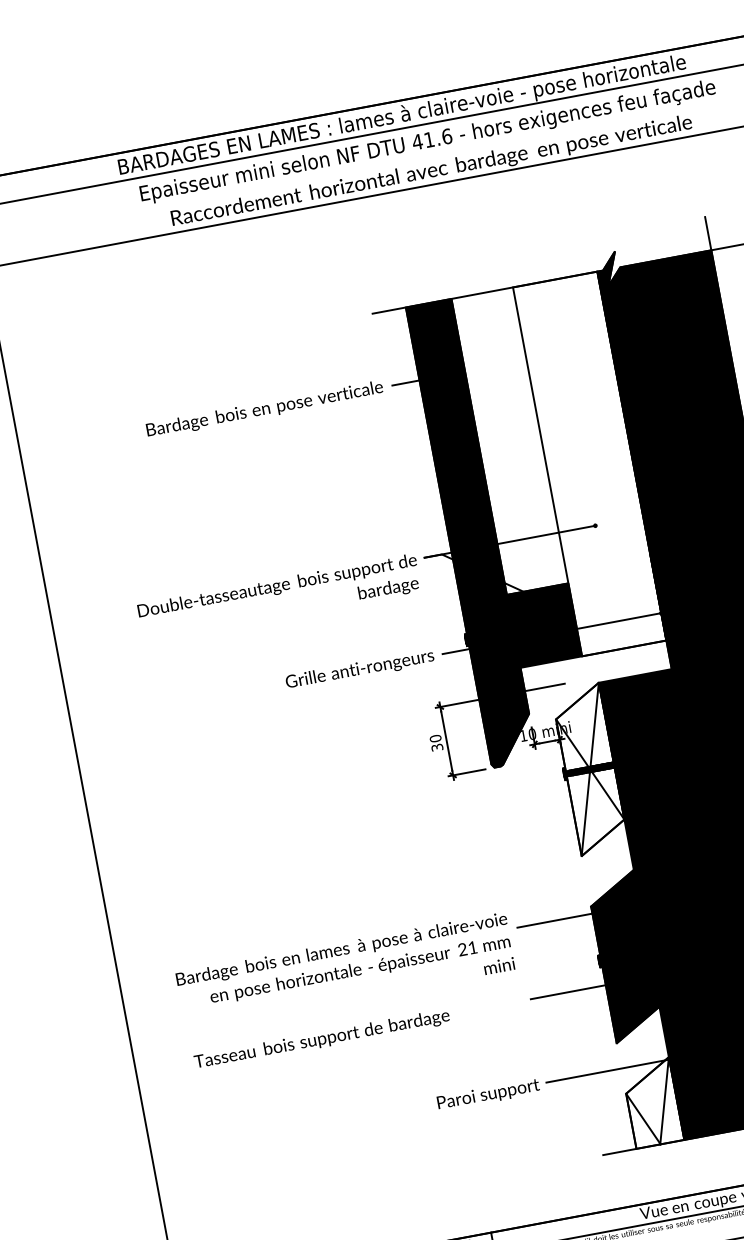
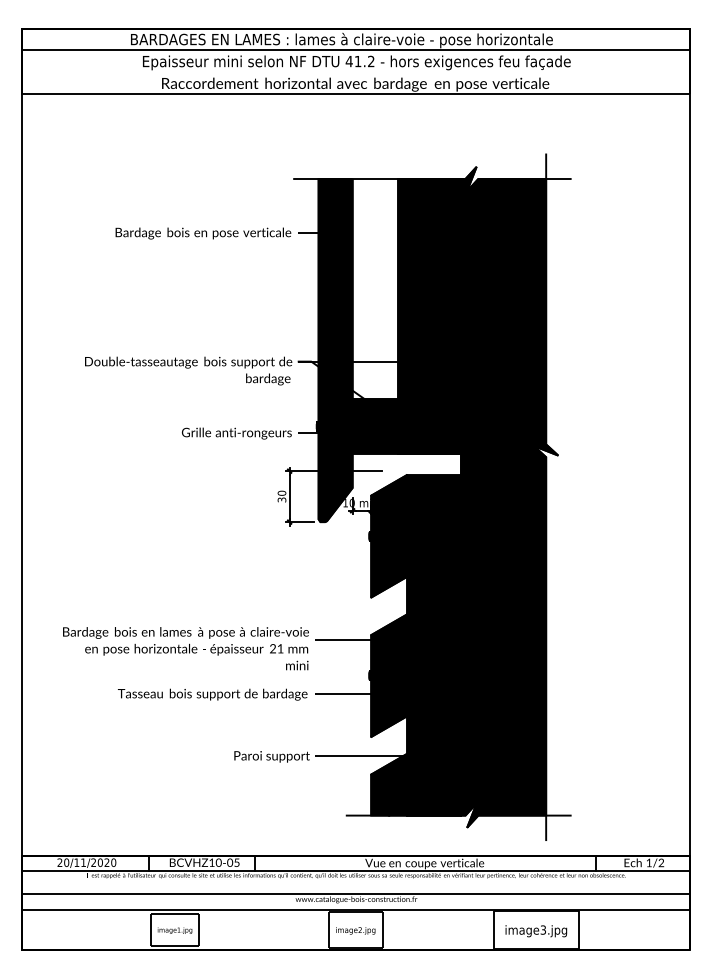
text: (447, 136) -> (371, 61), 41.6 -> 41.2
fill: (589, 464) -> (429, 316), added
fill: (589, 769) -> (388, 536), added
text: (321, 1039) -> (212, 694), moved
fill: (651, 1102) -> (388, 784), added

